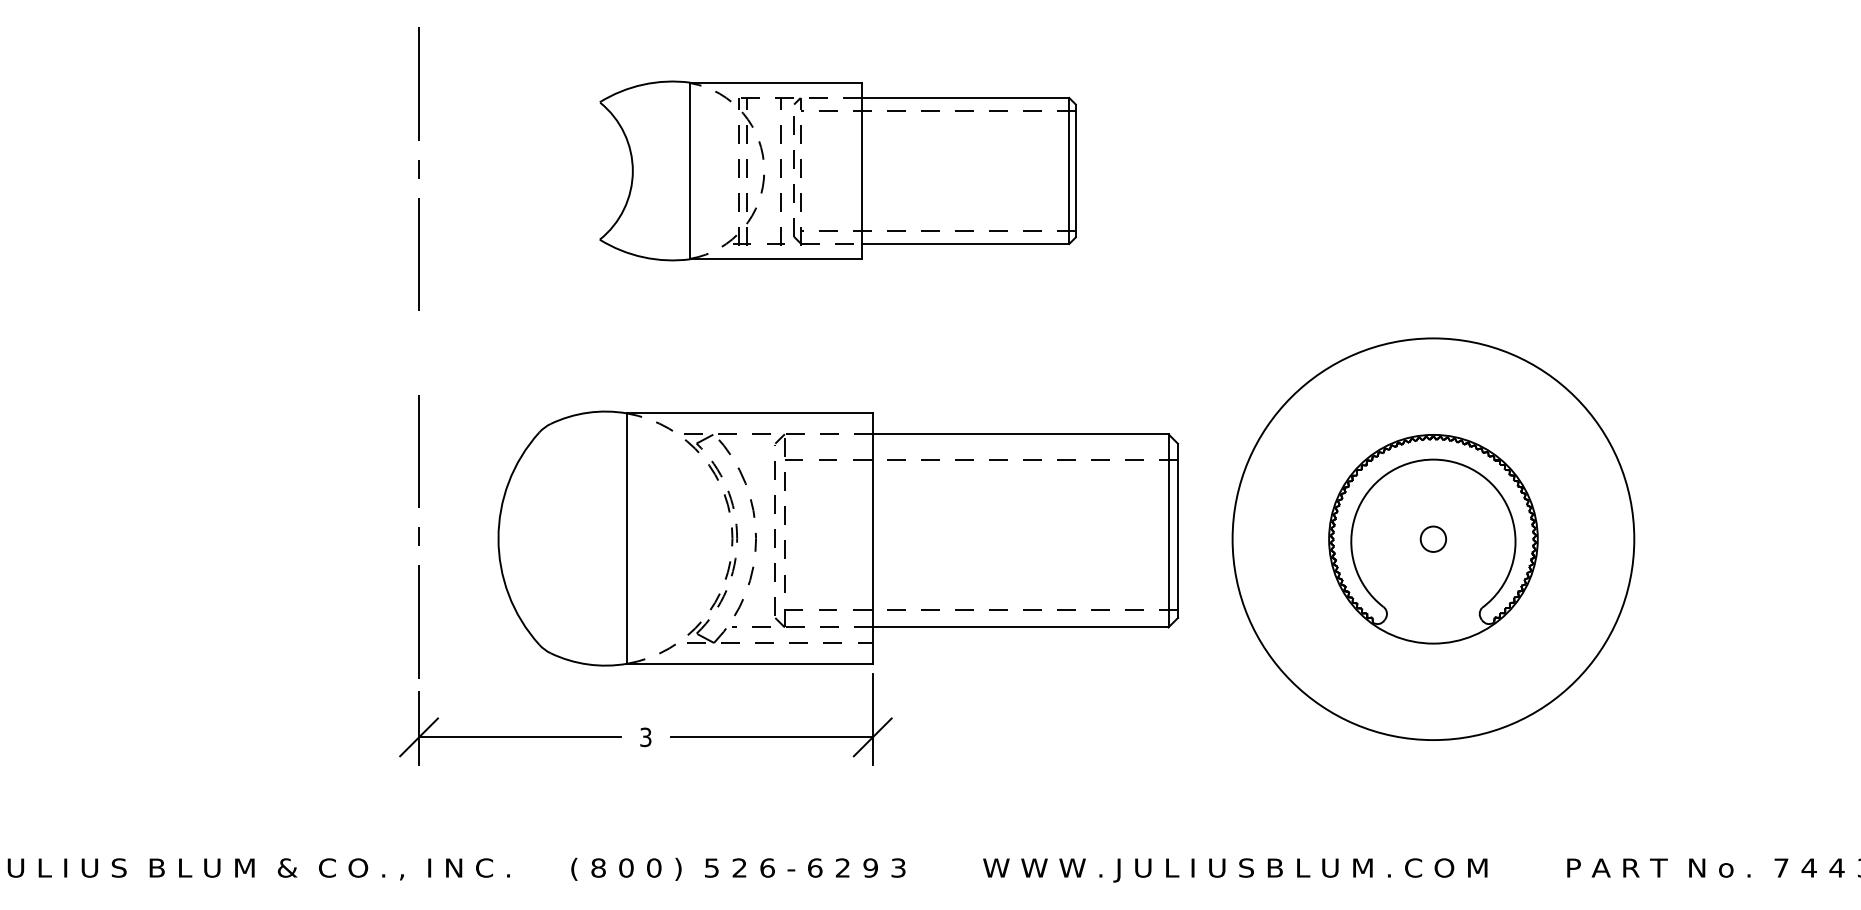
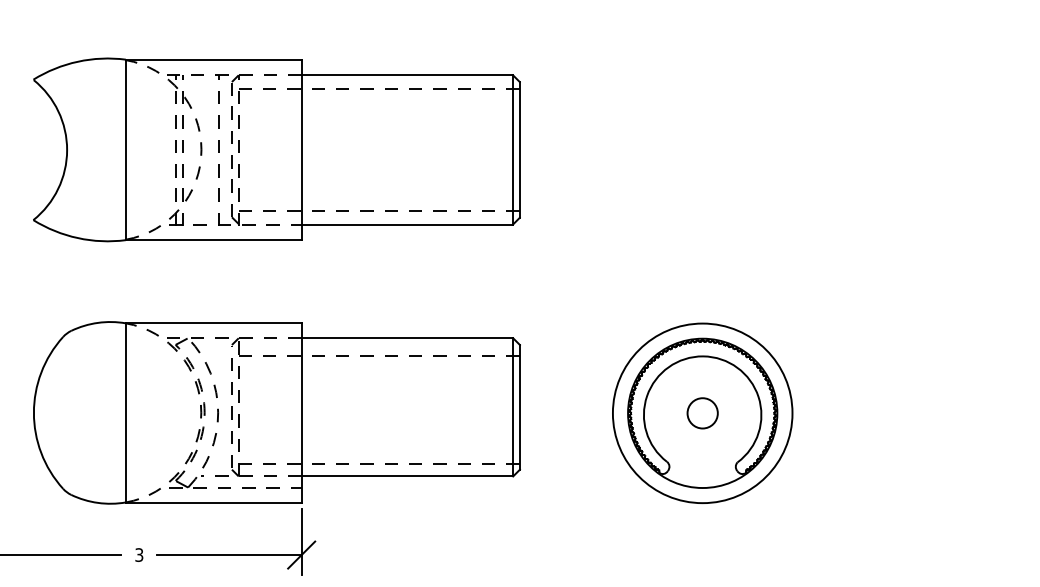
part: (837, 170) -> (276, 149), size x1.43
circle: (1432, 538) -> (702, 412), size x0.62
circle: (1433, 539) -> (702, 413), size x1.67

